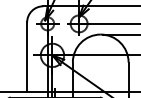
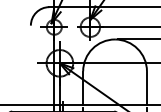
line: (27, 56) -> (31, 64), removed

